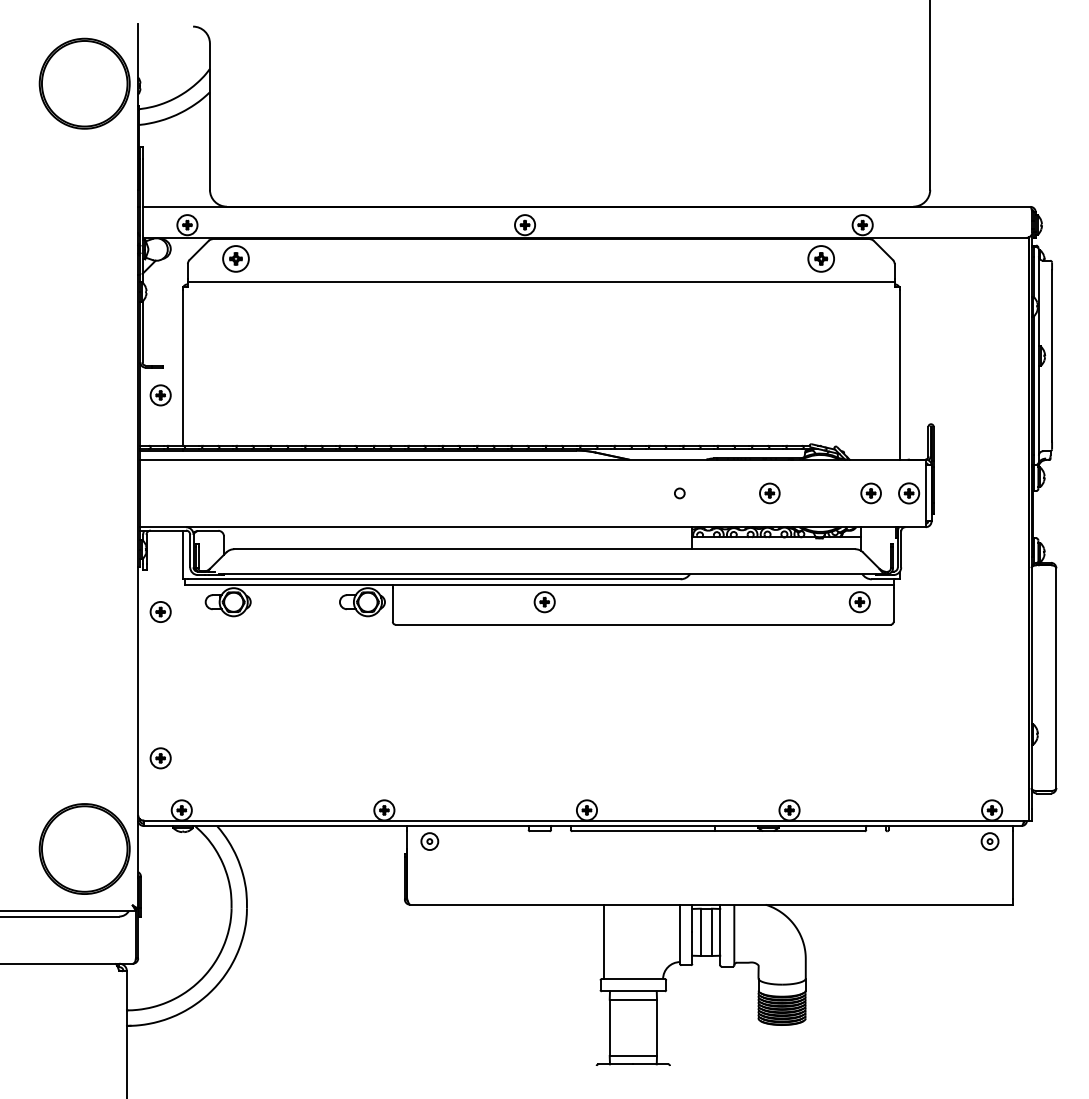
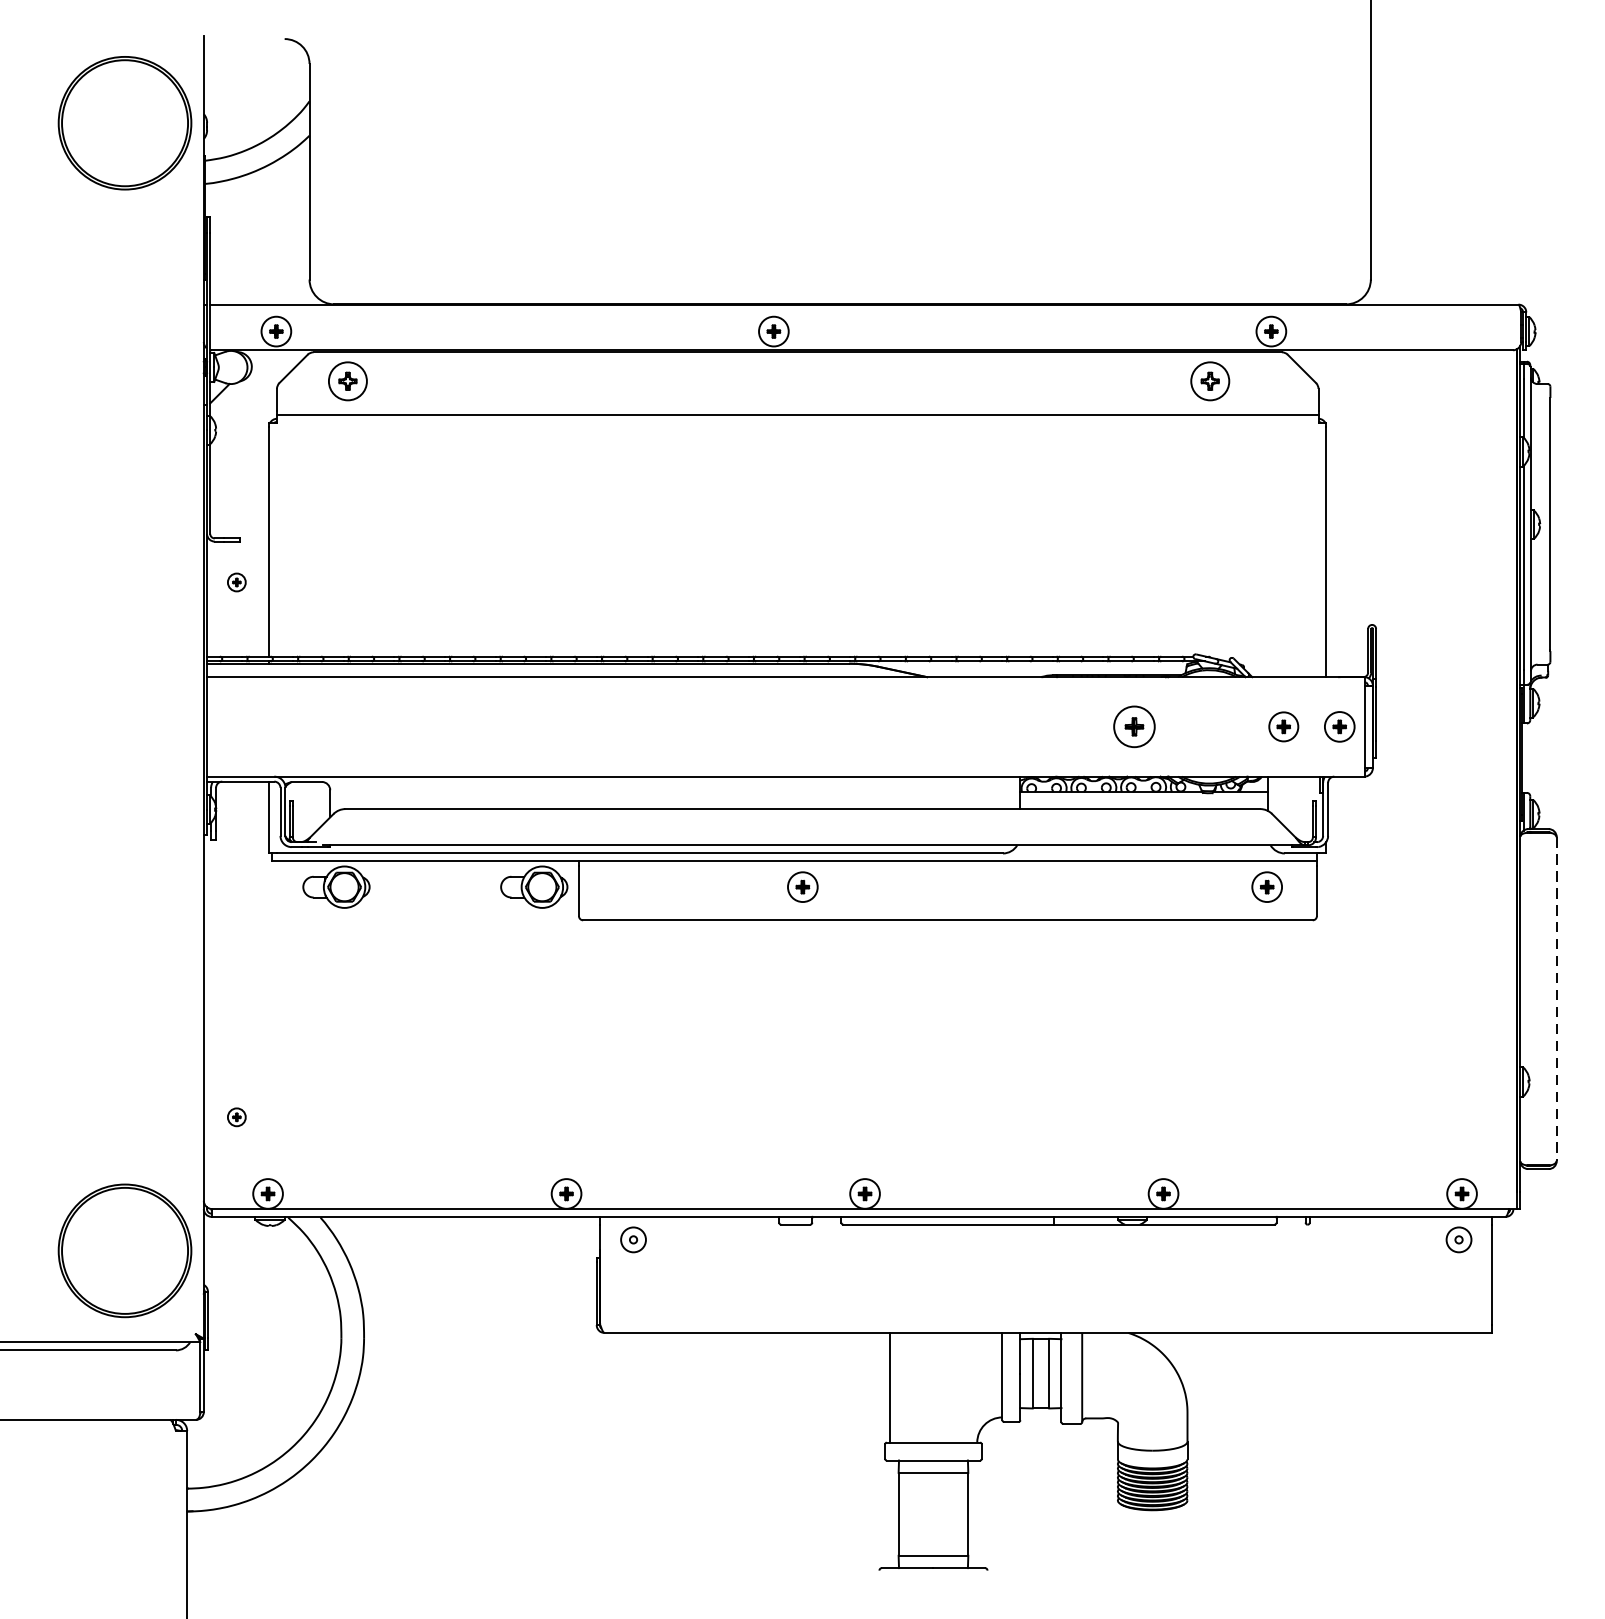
part: (160, 395) -> (236, 582), size x0.6
circle: (679, 493) -> (1001, 726), removed
part: (769, 493) -> (1134, 726), size x1.4
part: (160, 611) -> (236, 900), removed
line: (1056, 678) -> (1556, 999), solid -> dashed
part: (160, 758) -> (236, 1117), size x0.6

